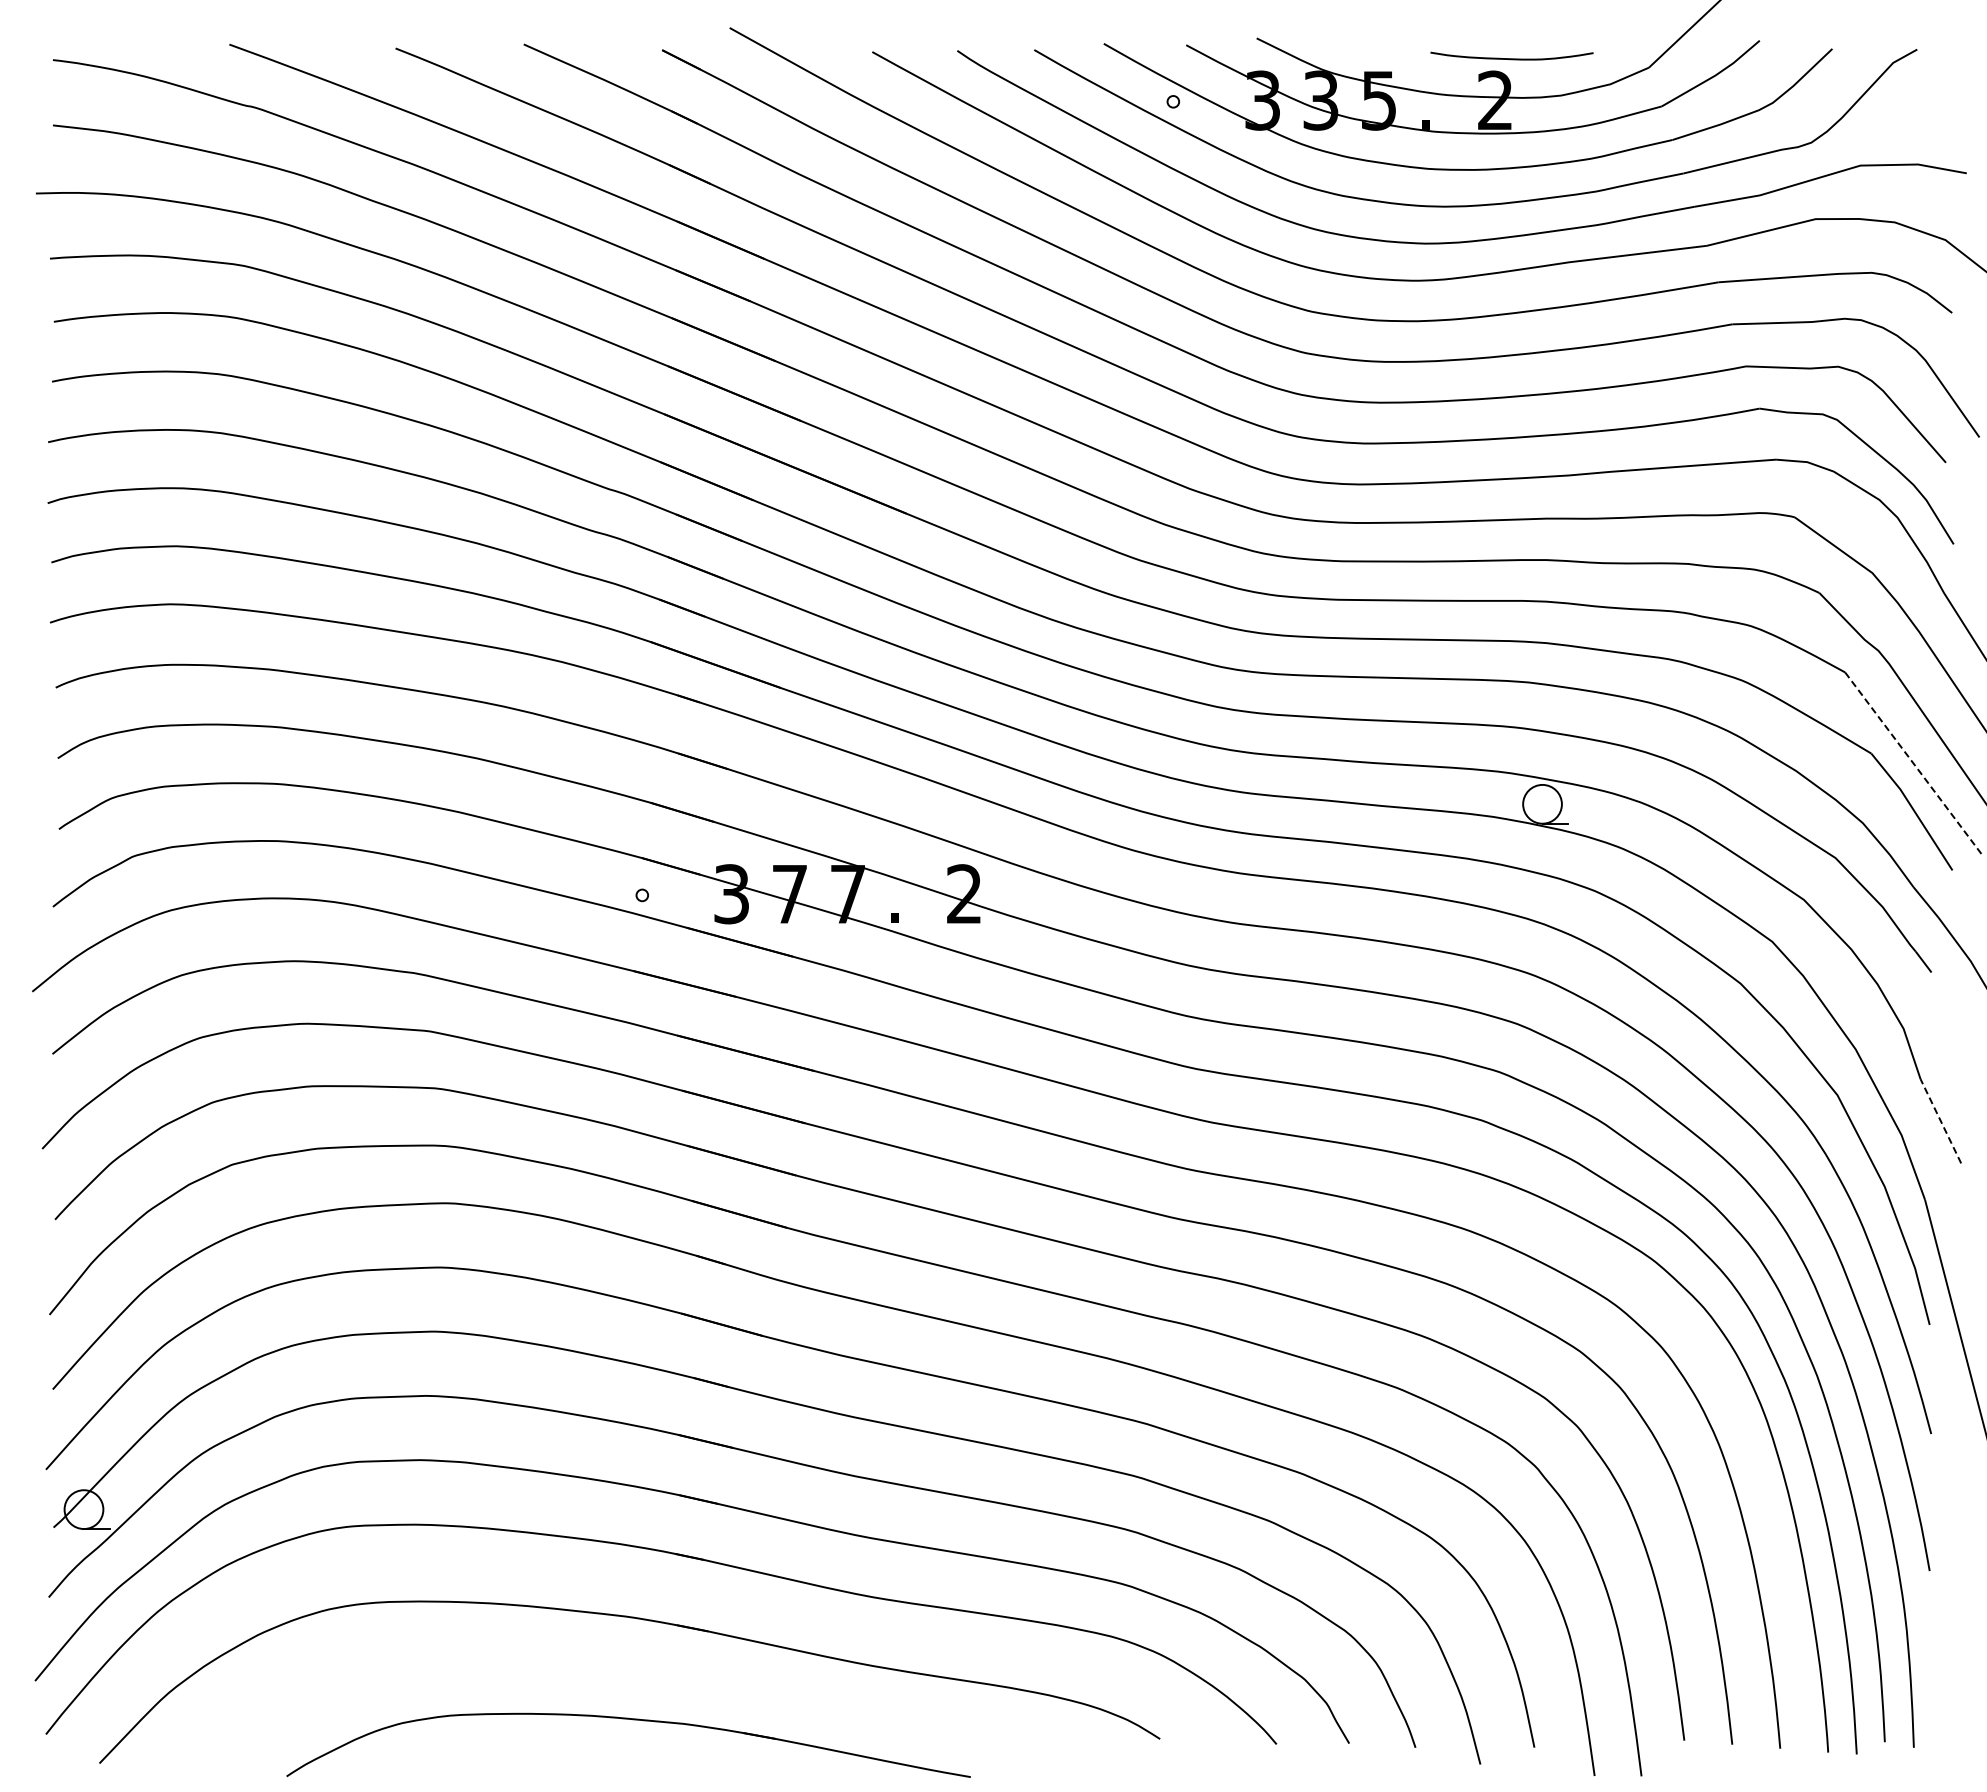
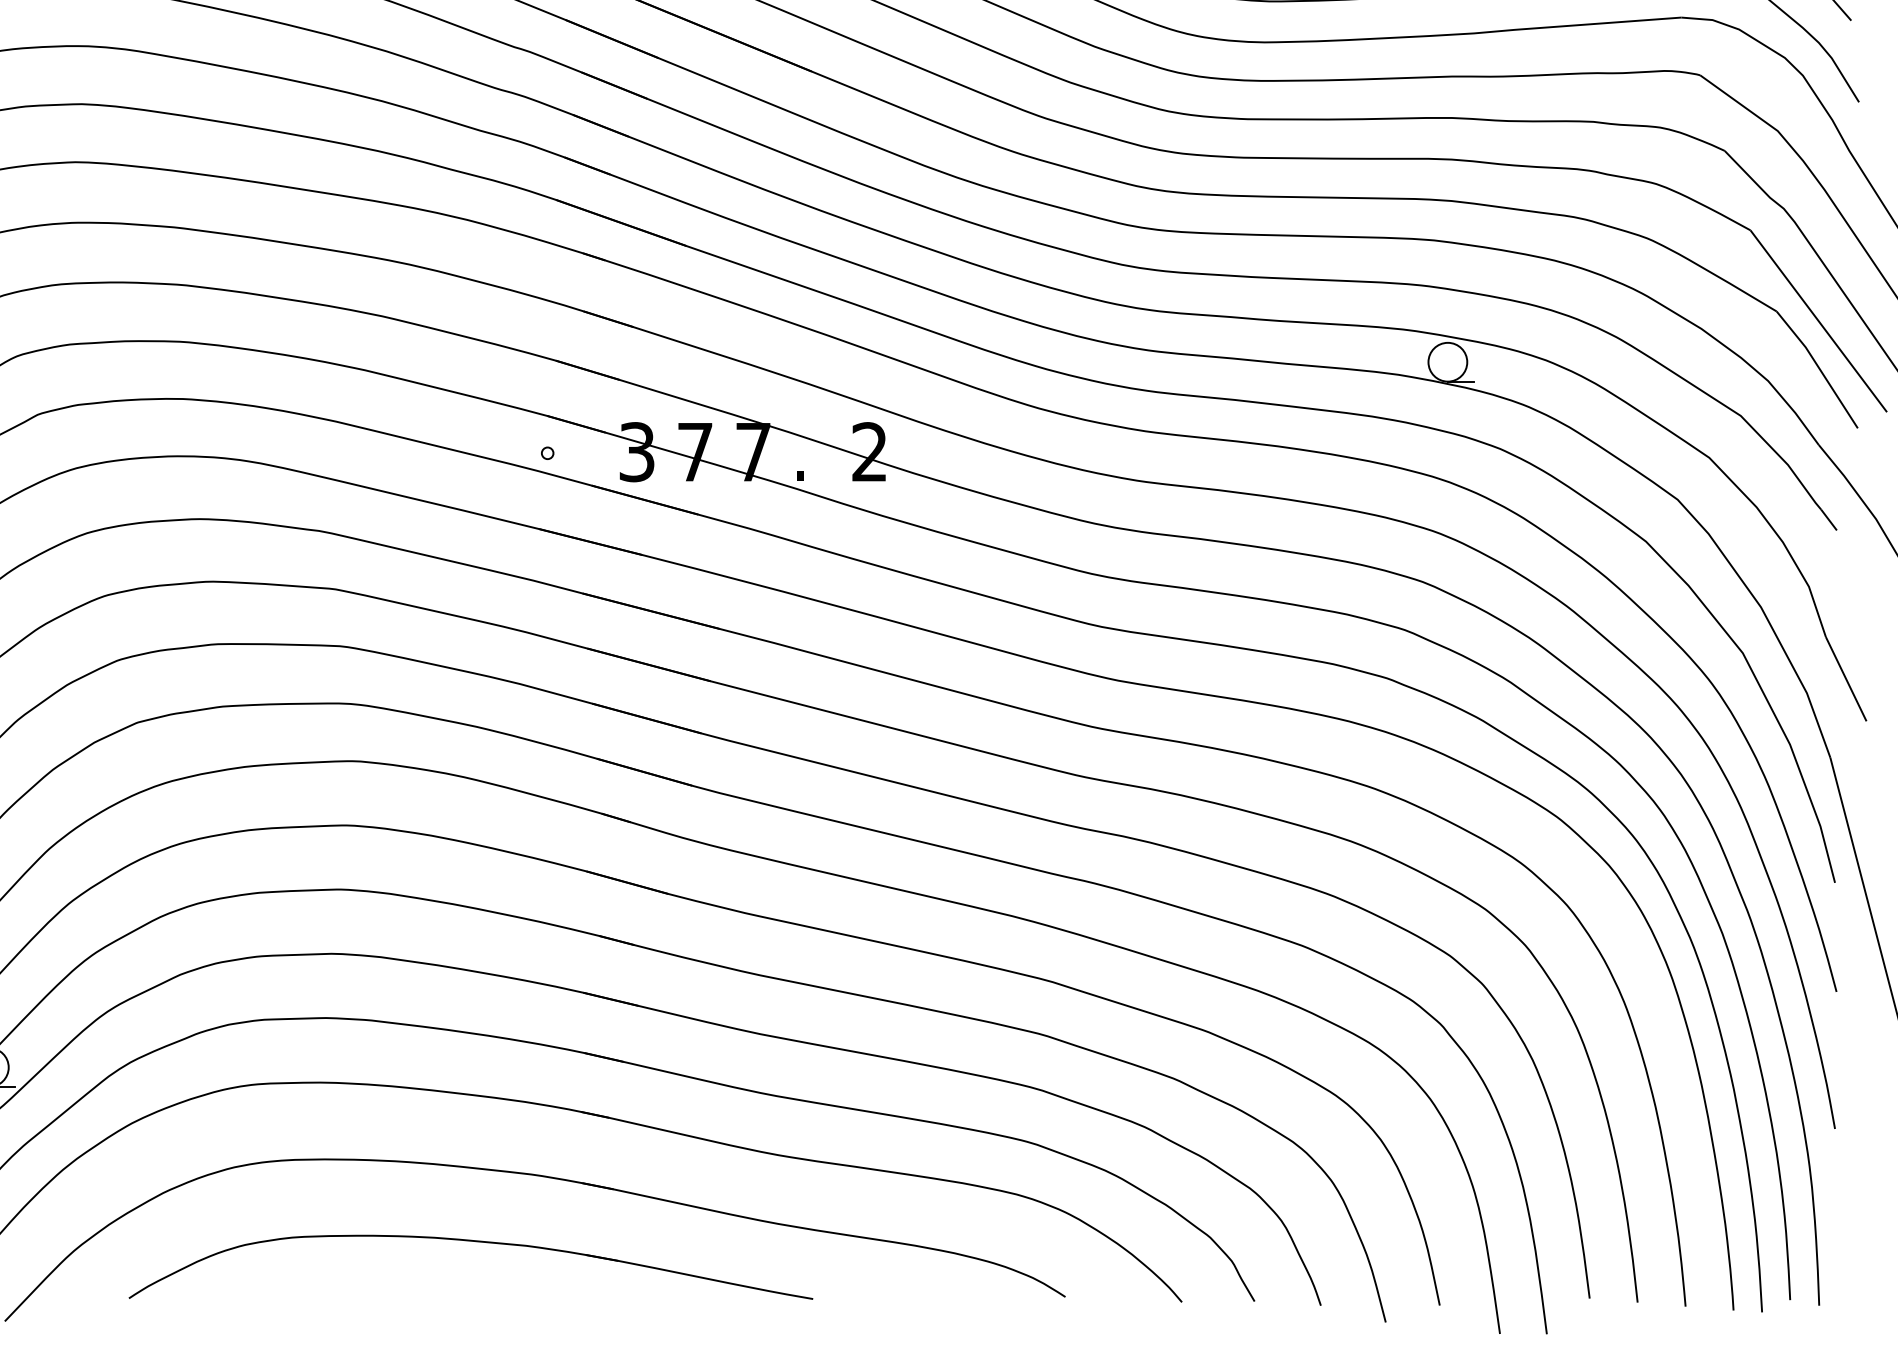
line: (1913, 763) -> (1818, 321), dashed -> solid
line: (1940, 1121) -> (1845, 679), dashed -> solid
part: (632, 1720) -> (474, 1242), moved

